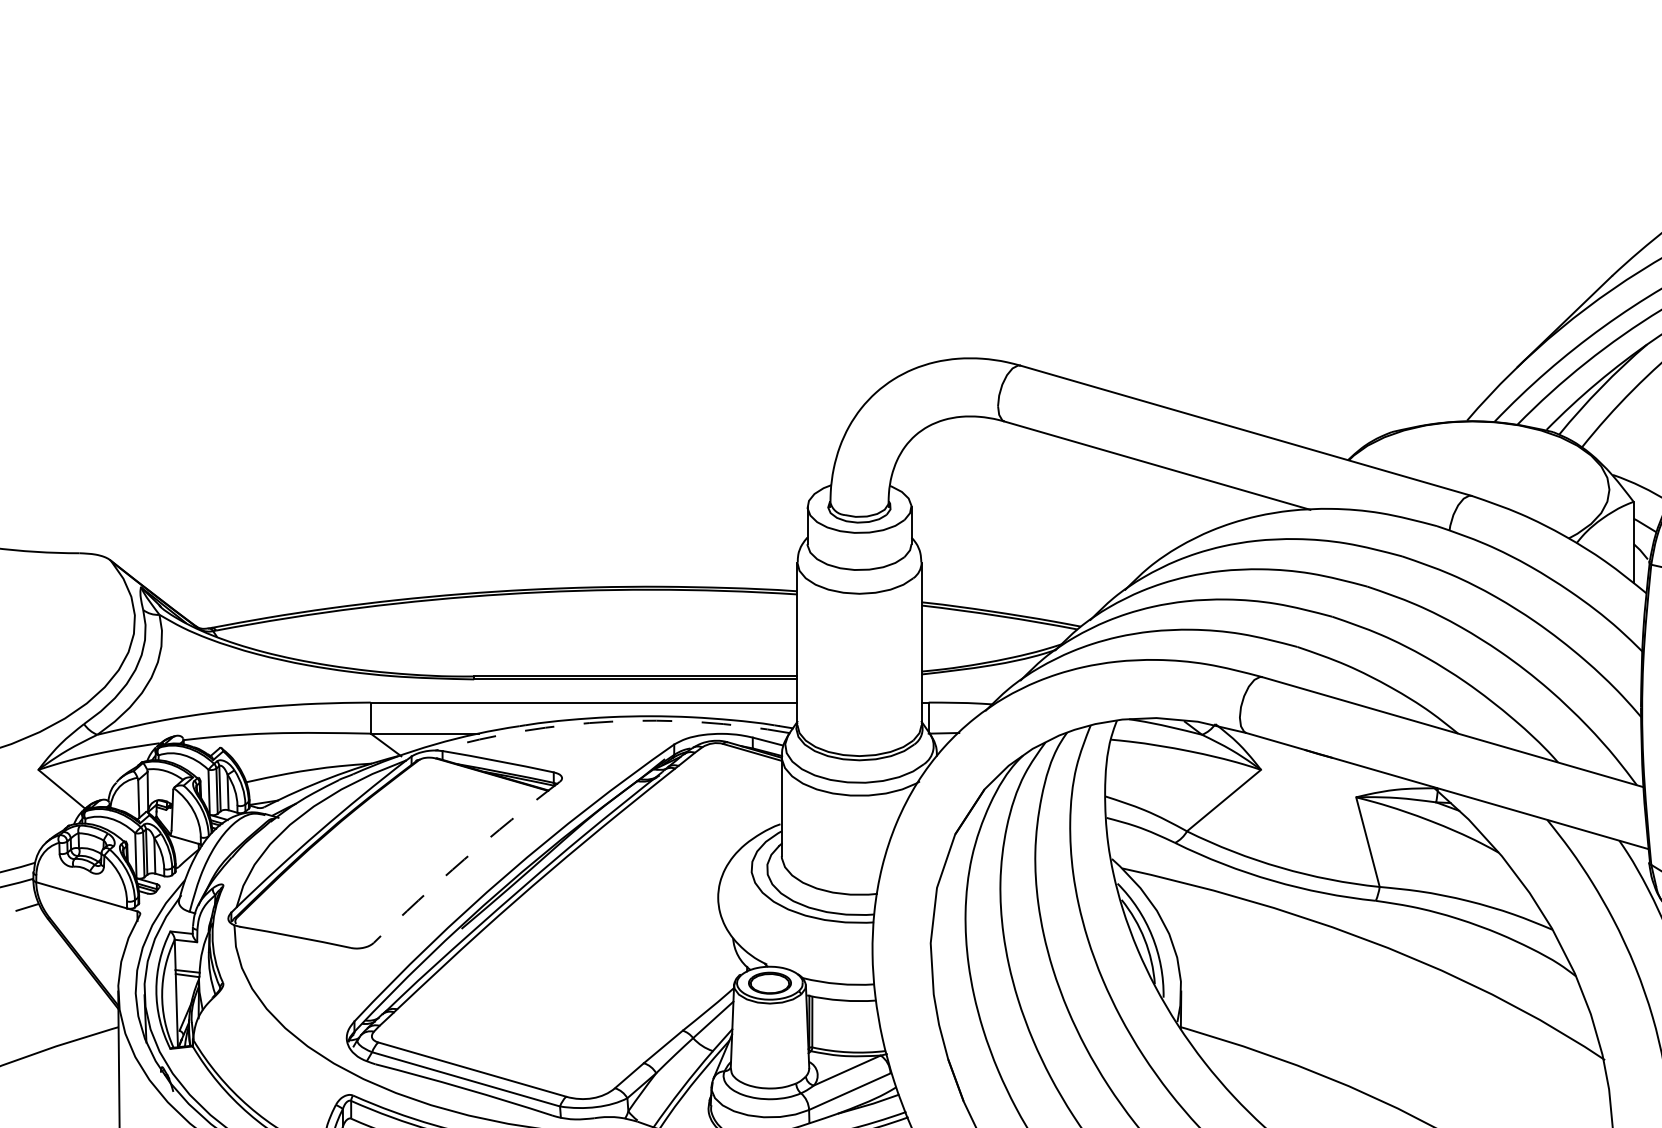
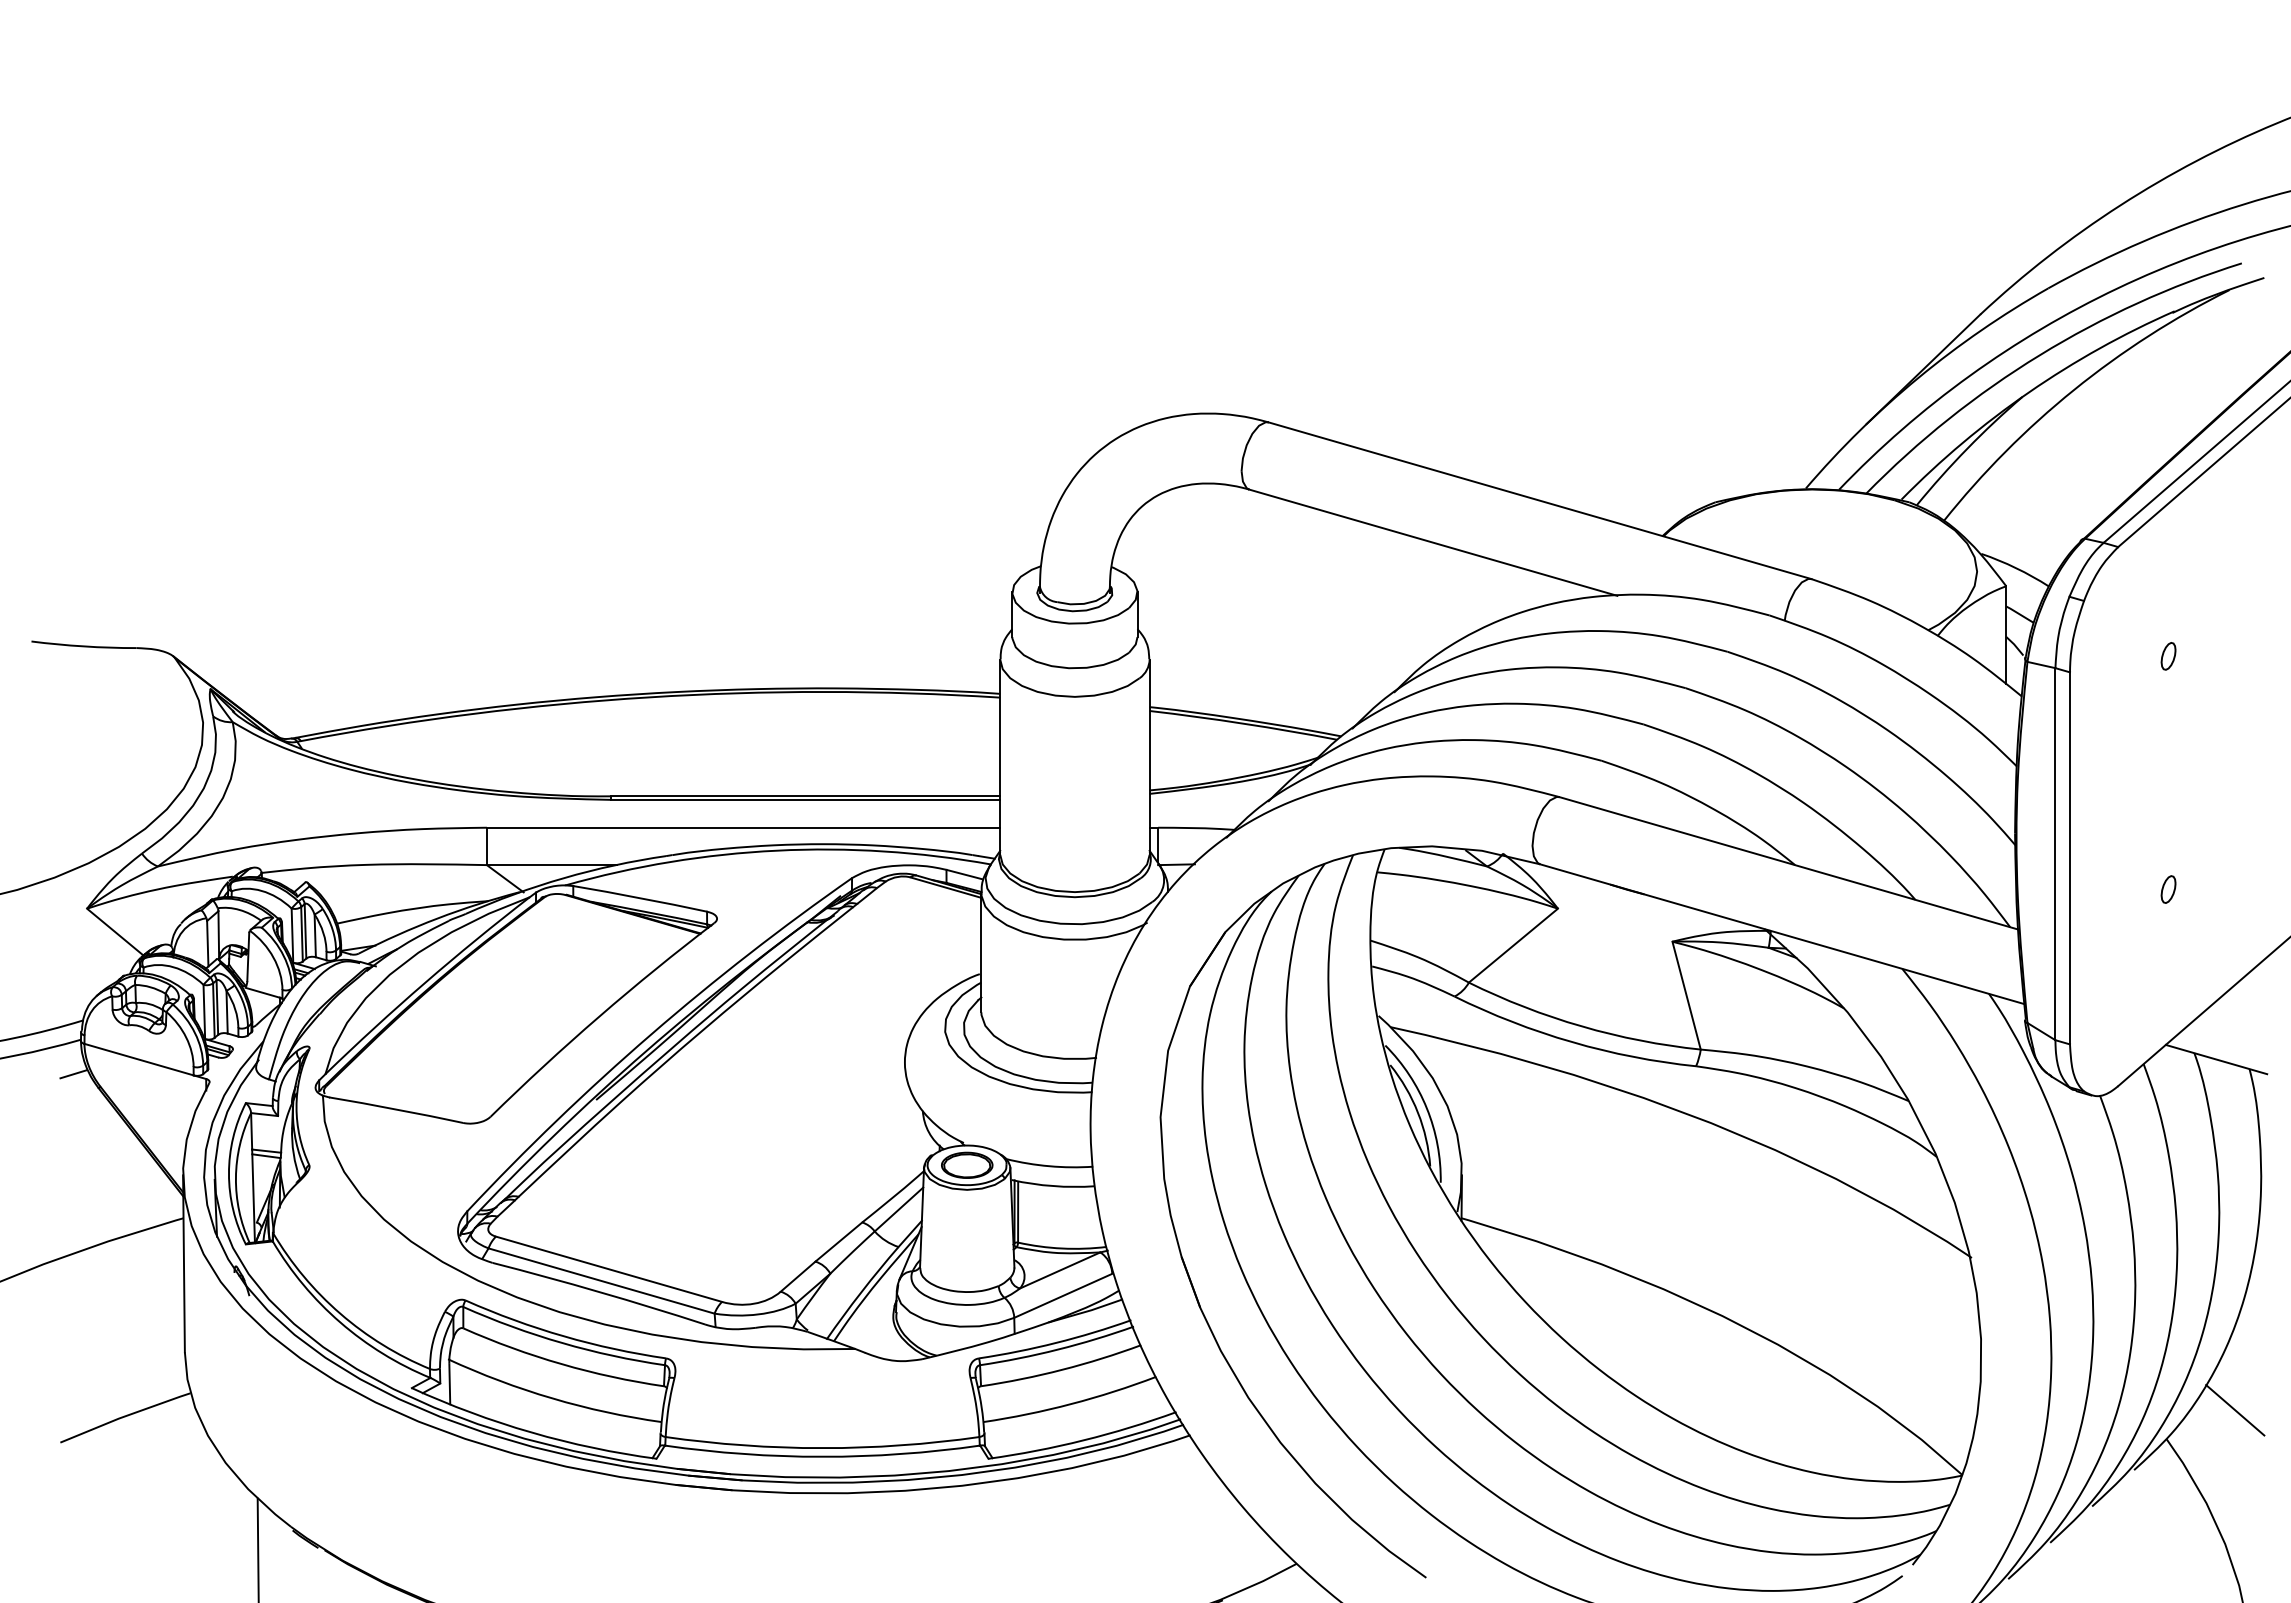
arc: (612, 721) -> (777, 850), dashed -> solid
arc: (464, 859) -> (599, 1016), dashed -> solid

